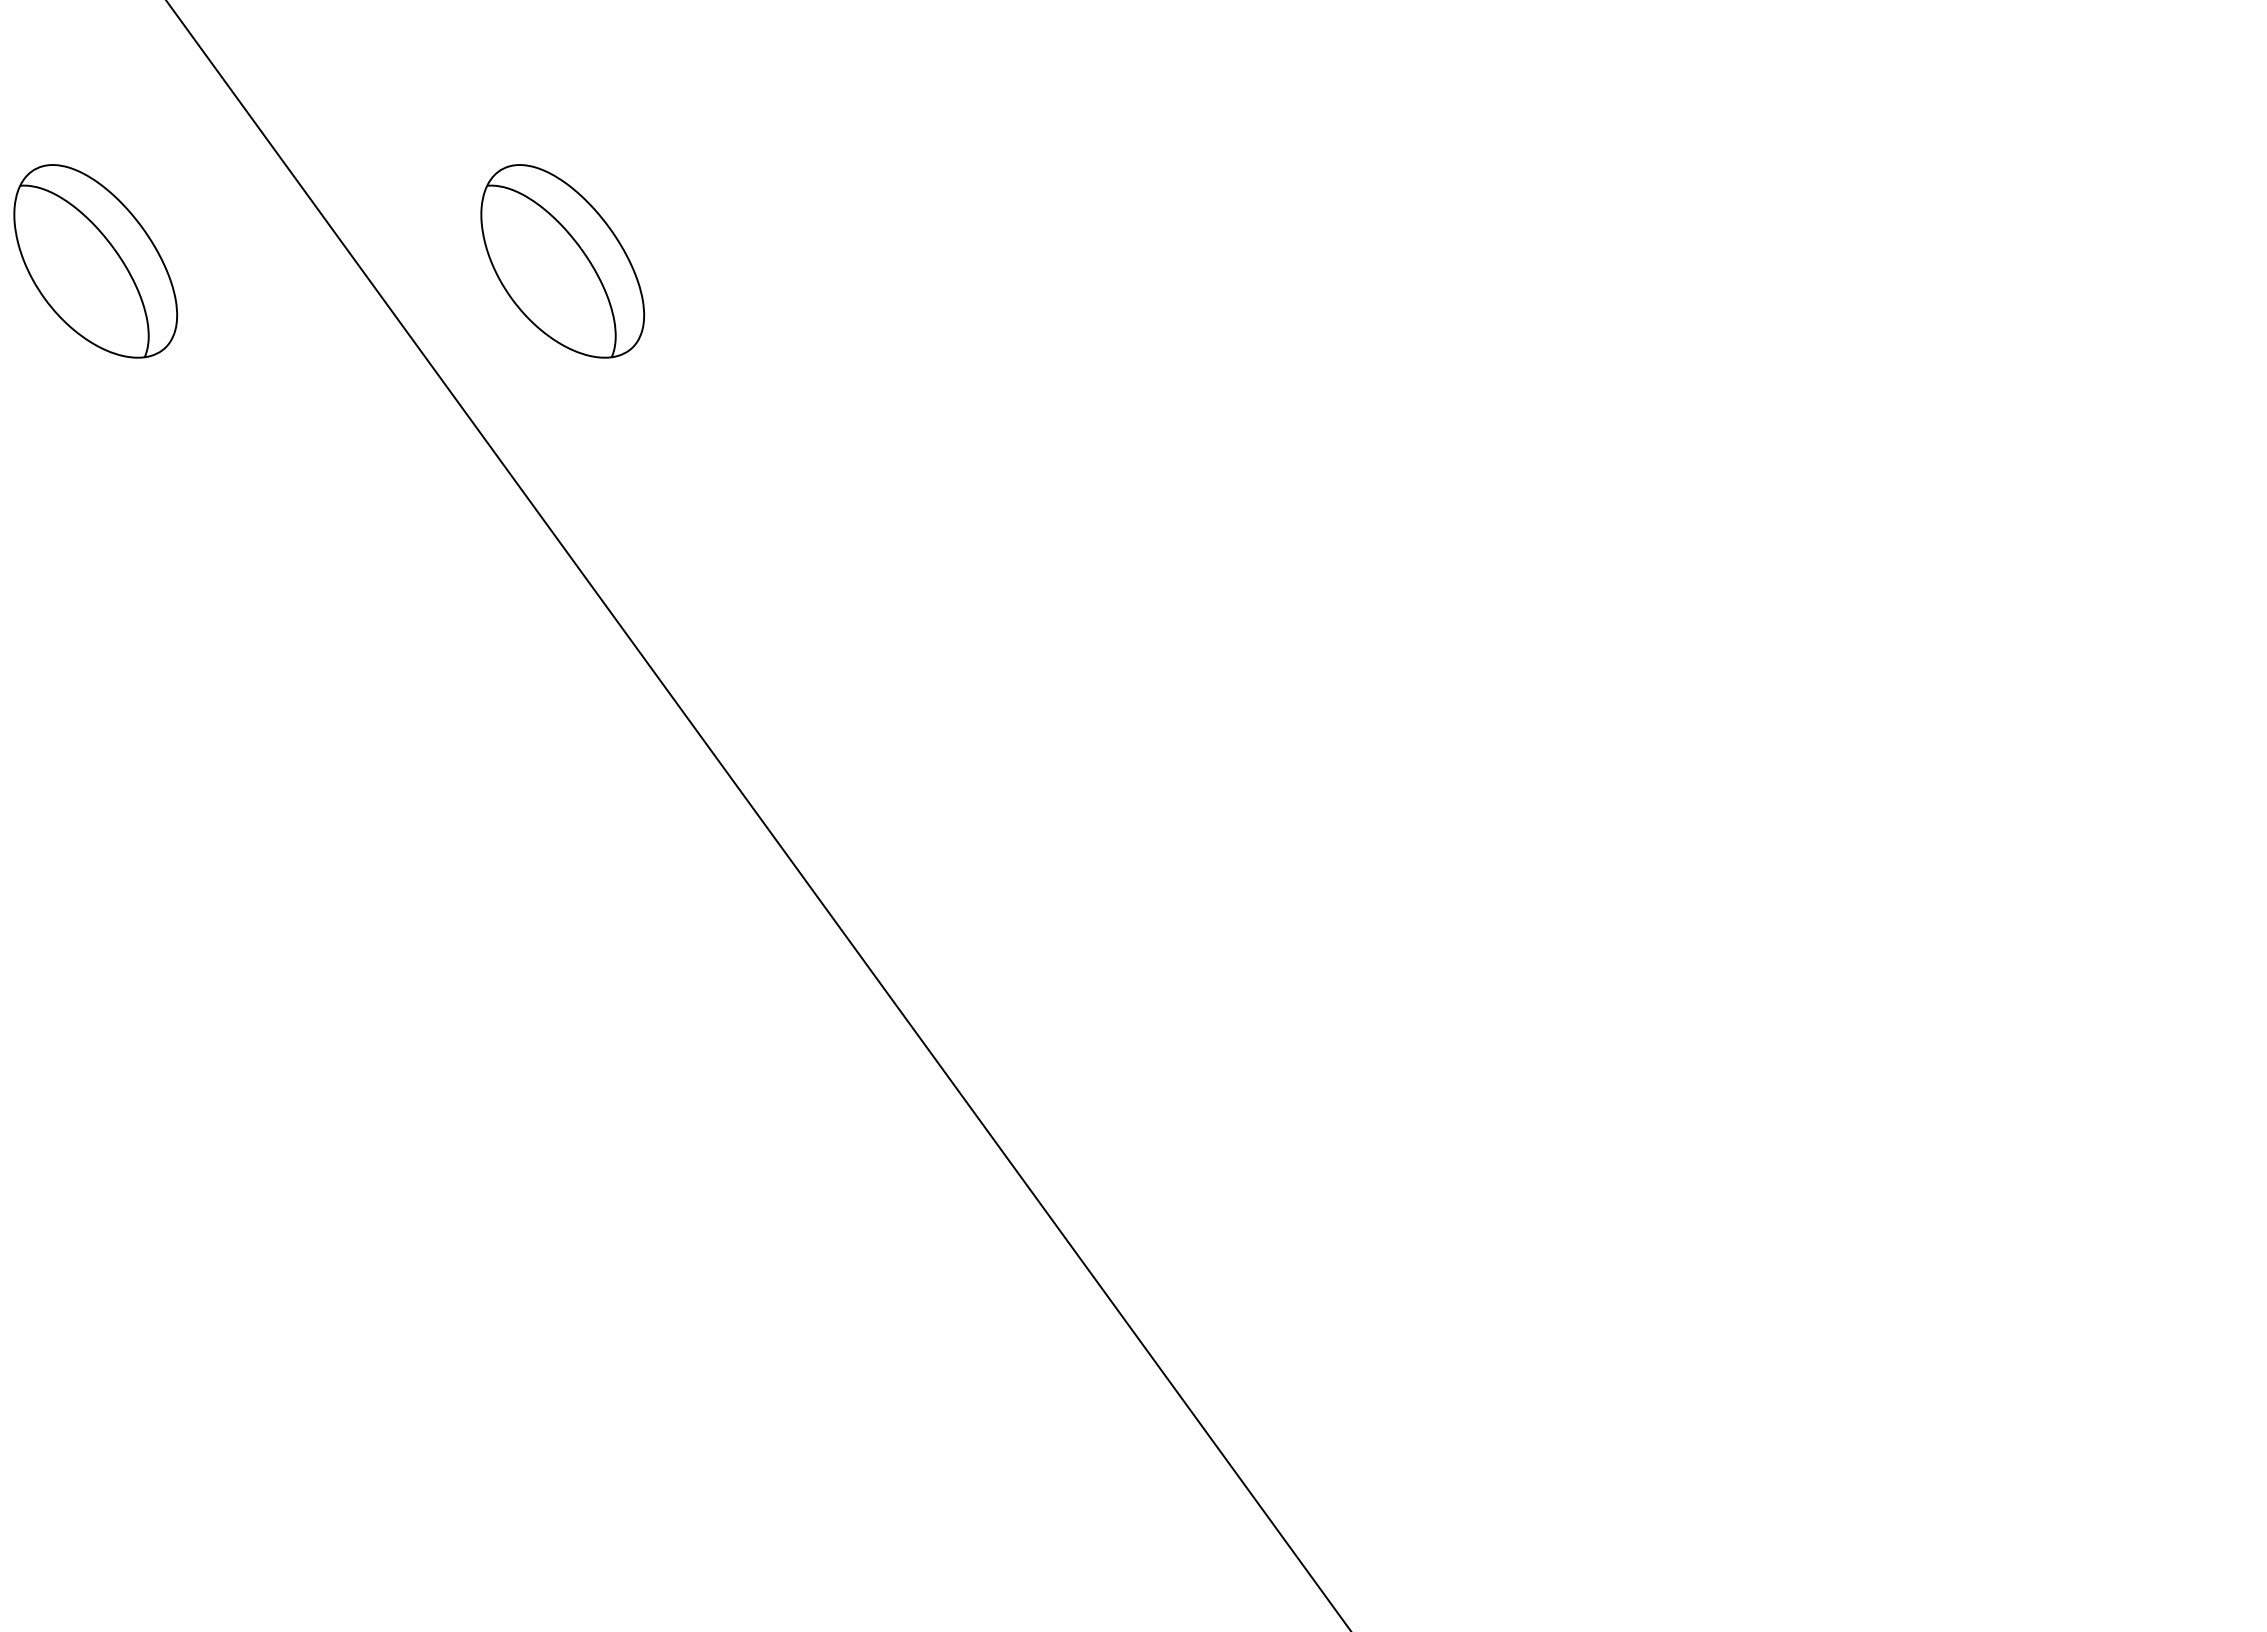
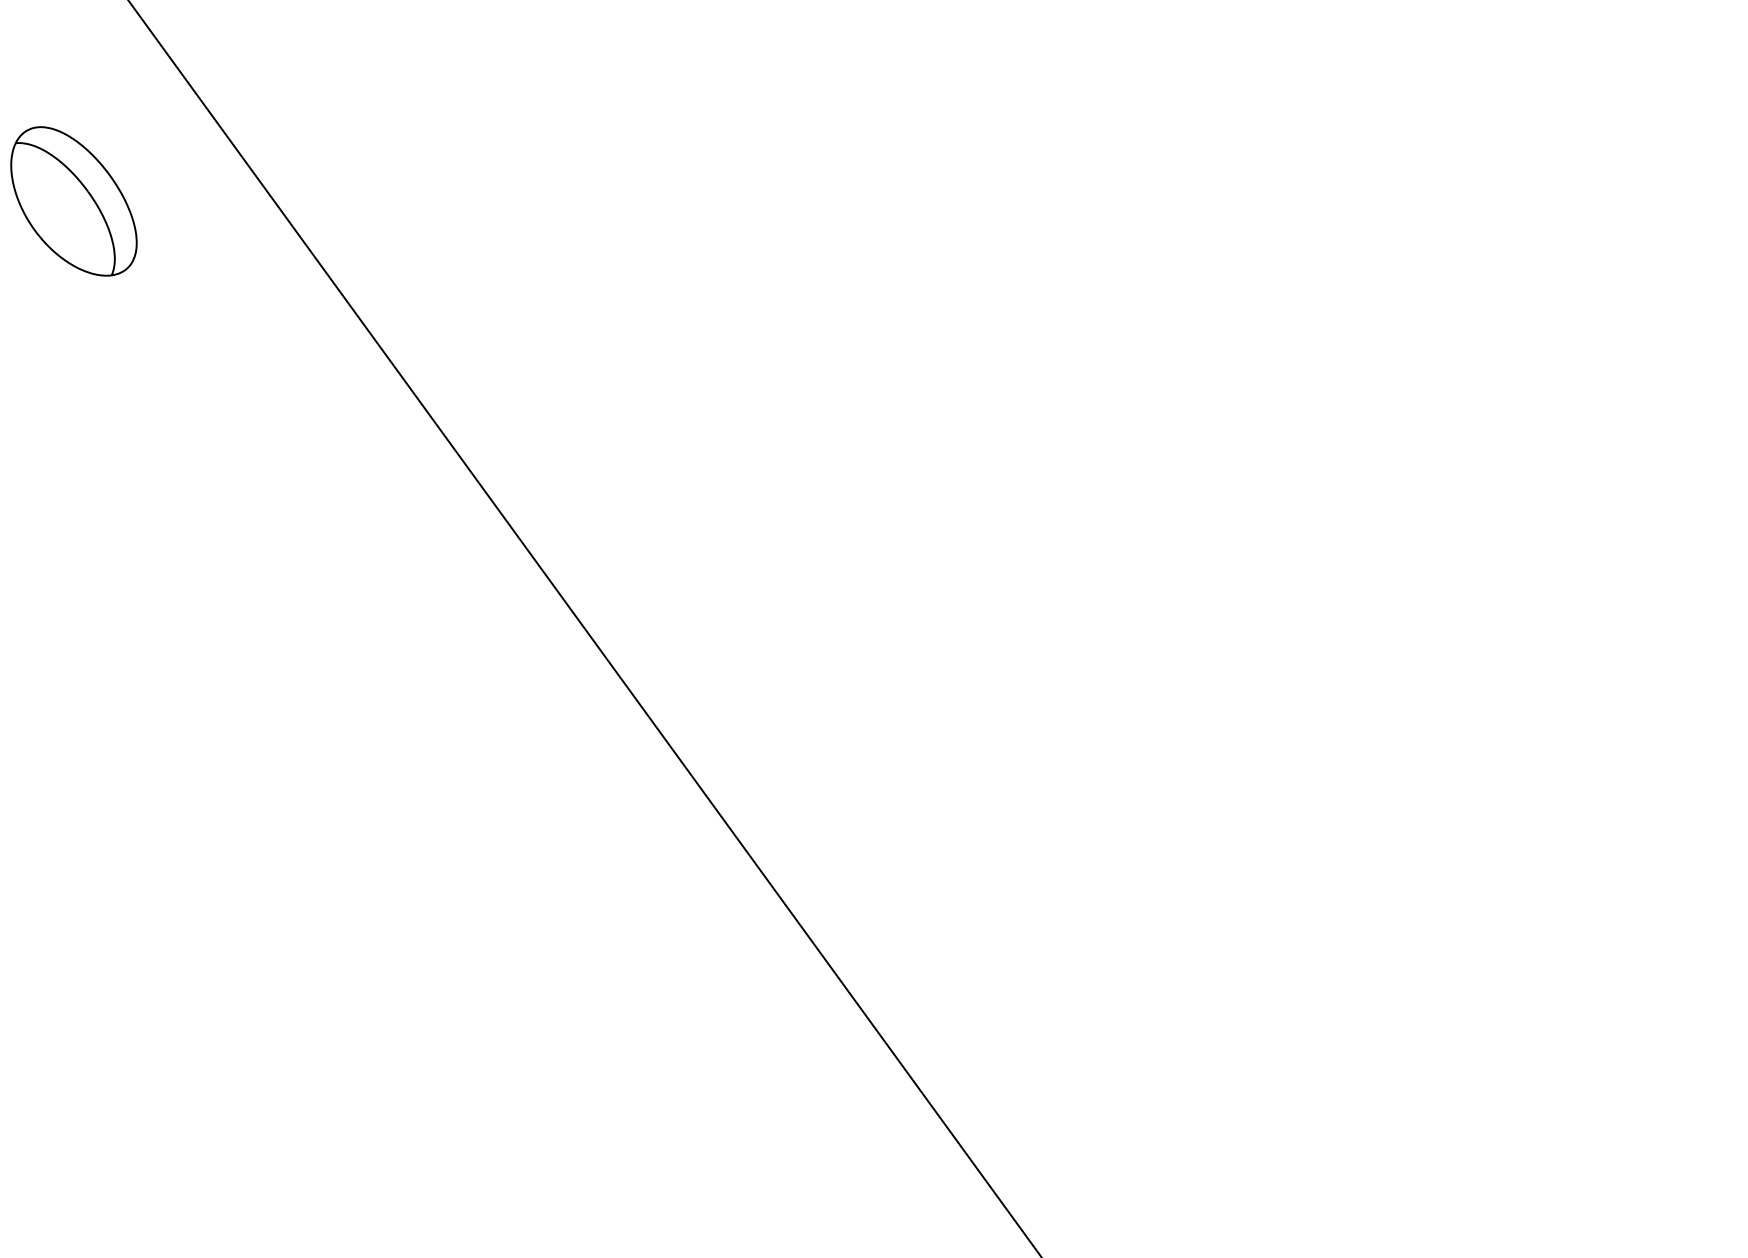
part: (562, 261) -> (433, 201), removed

